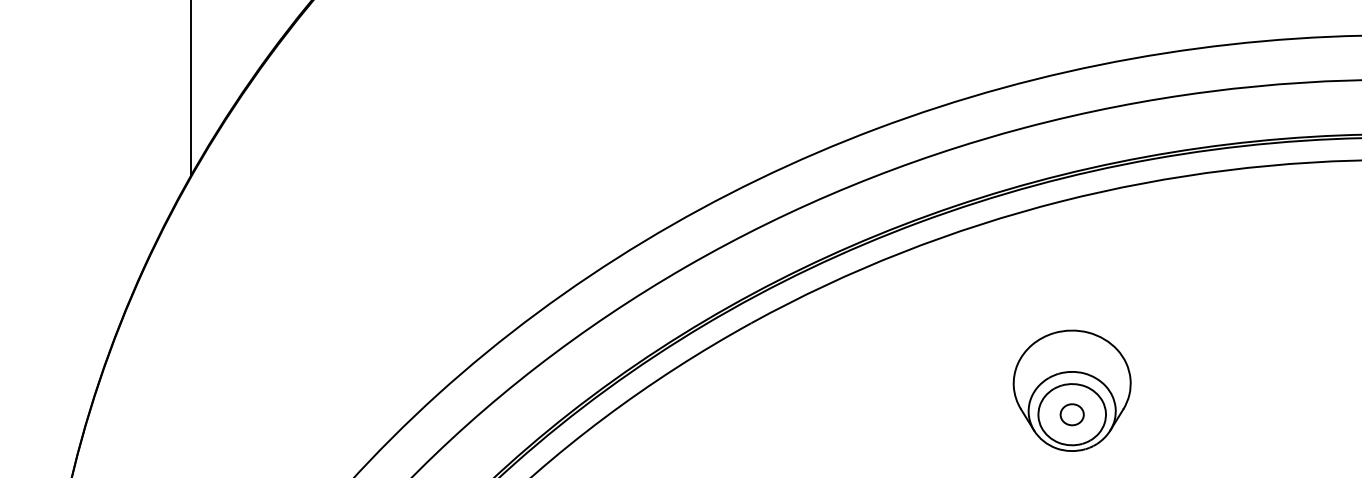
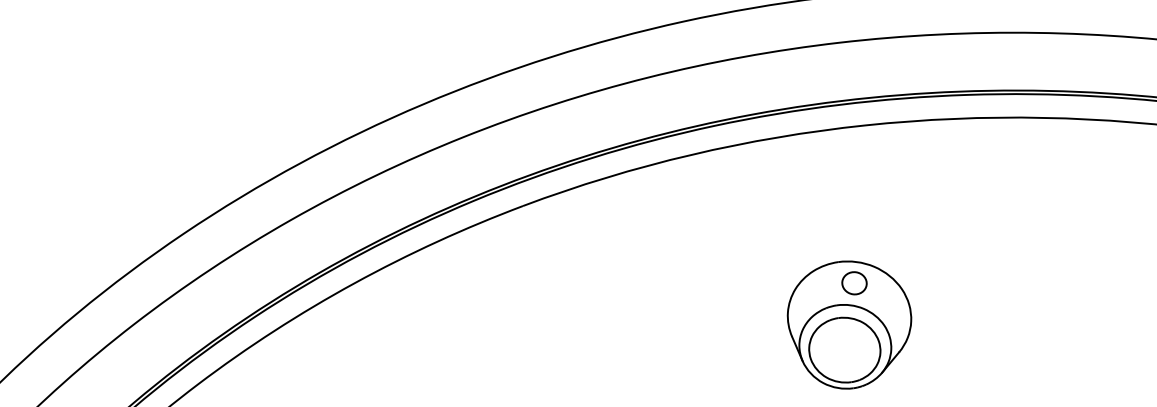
part: (1071, 414) -> (853, 282), moved

